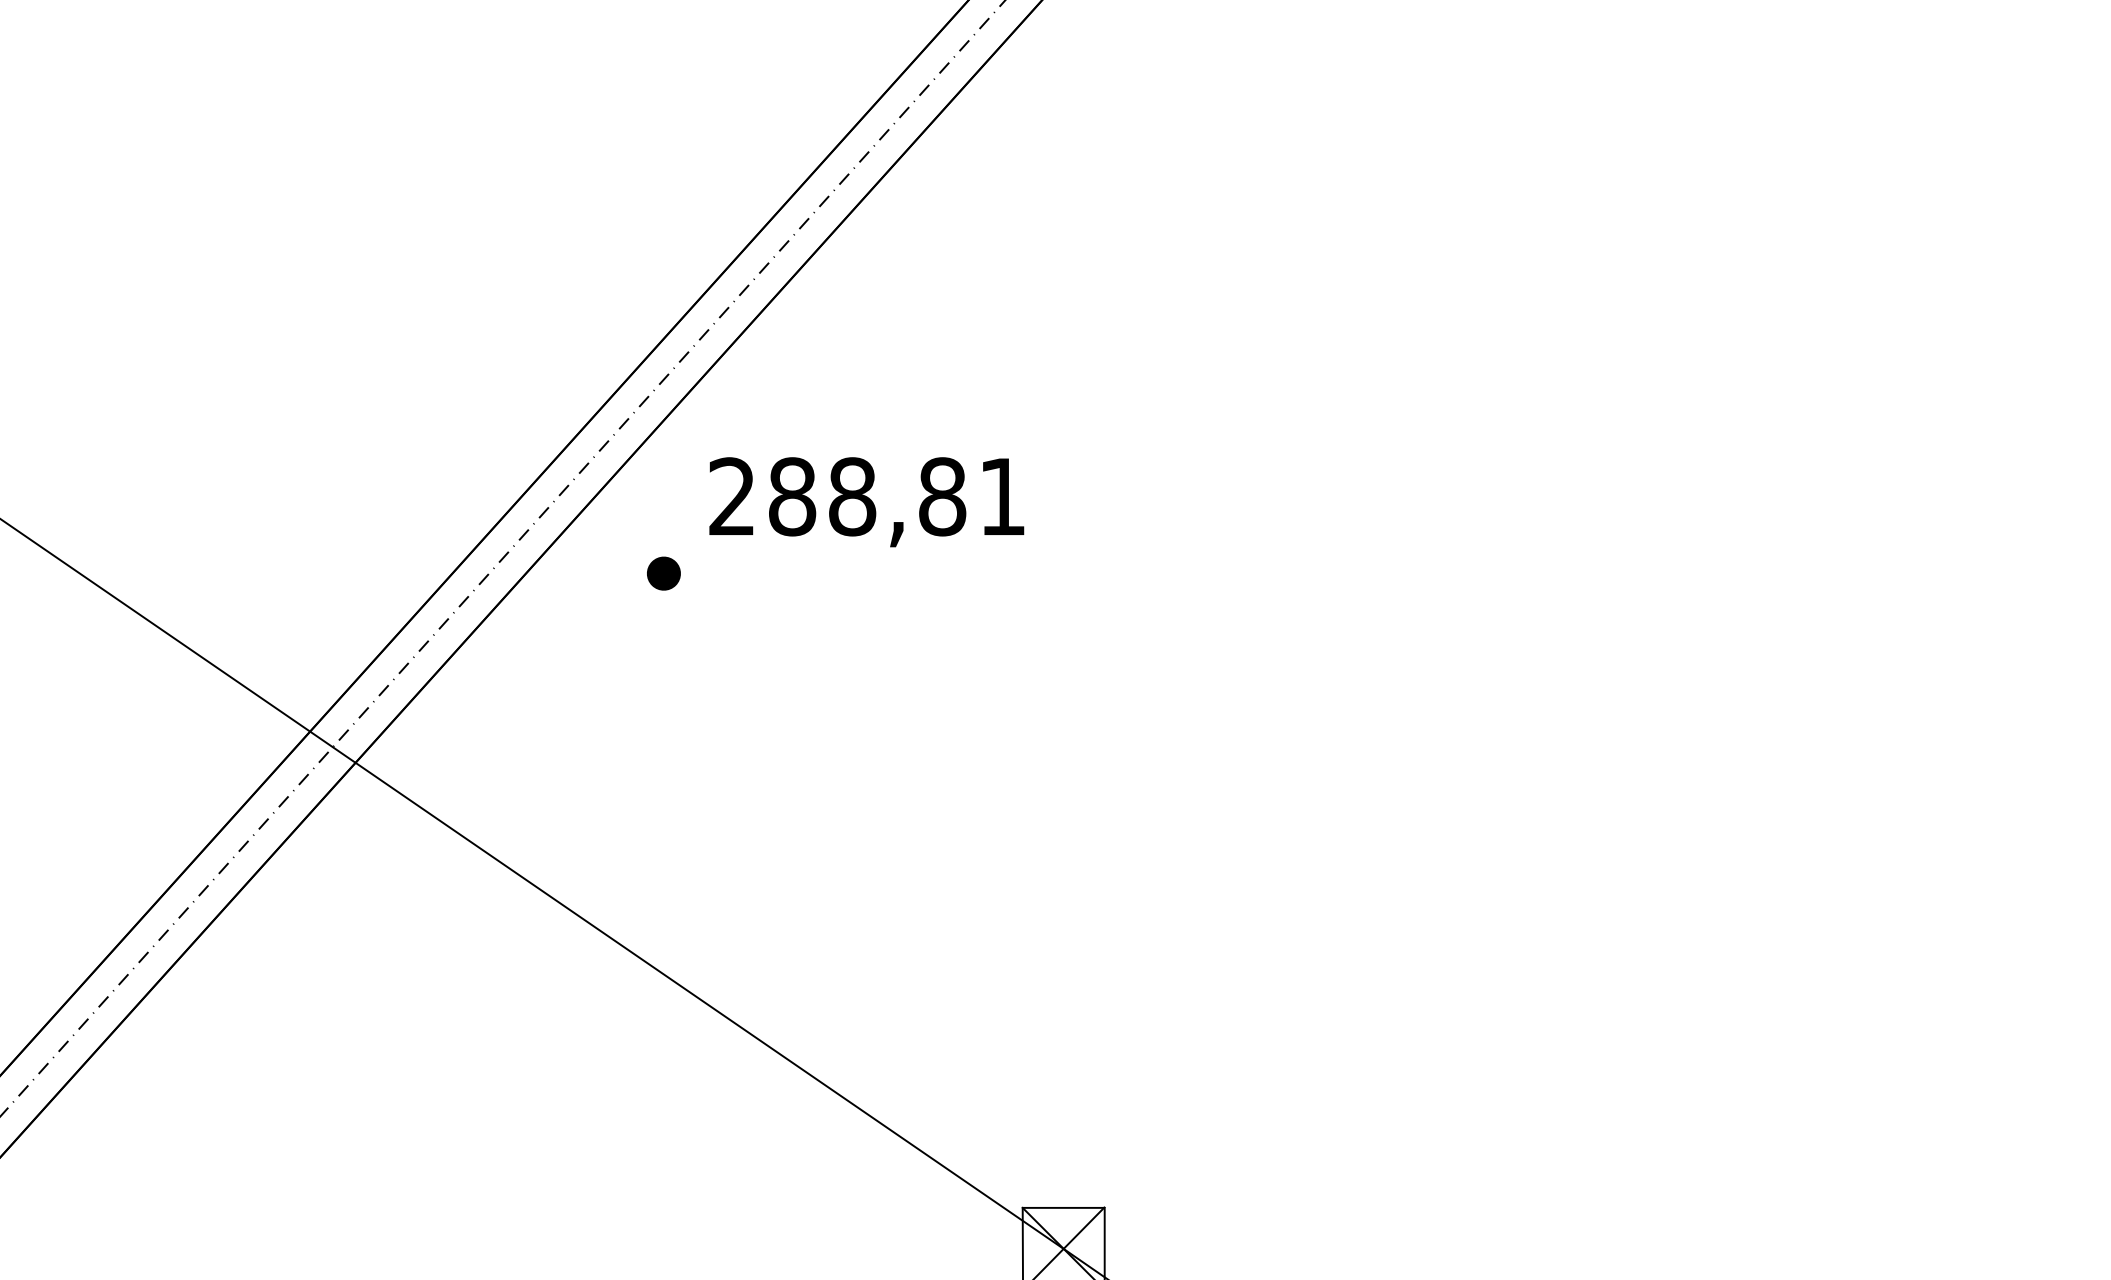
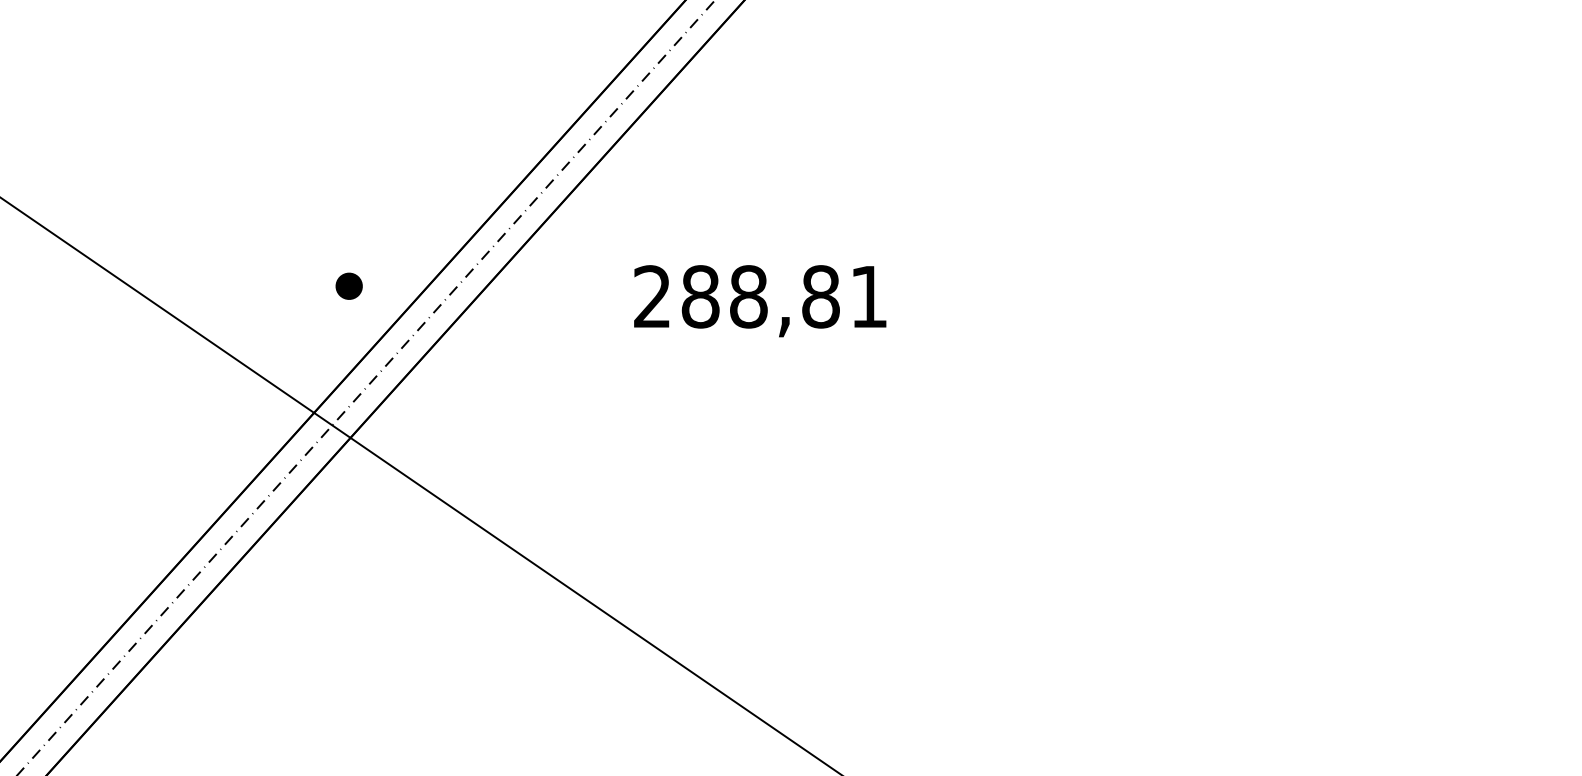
text: (866, 502) -> (760, 301), moved
part: (663, 573) -> (348, 286), moved

